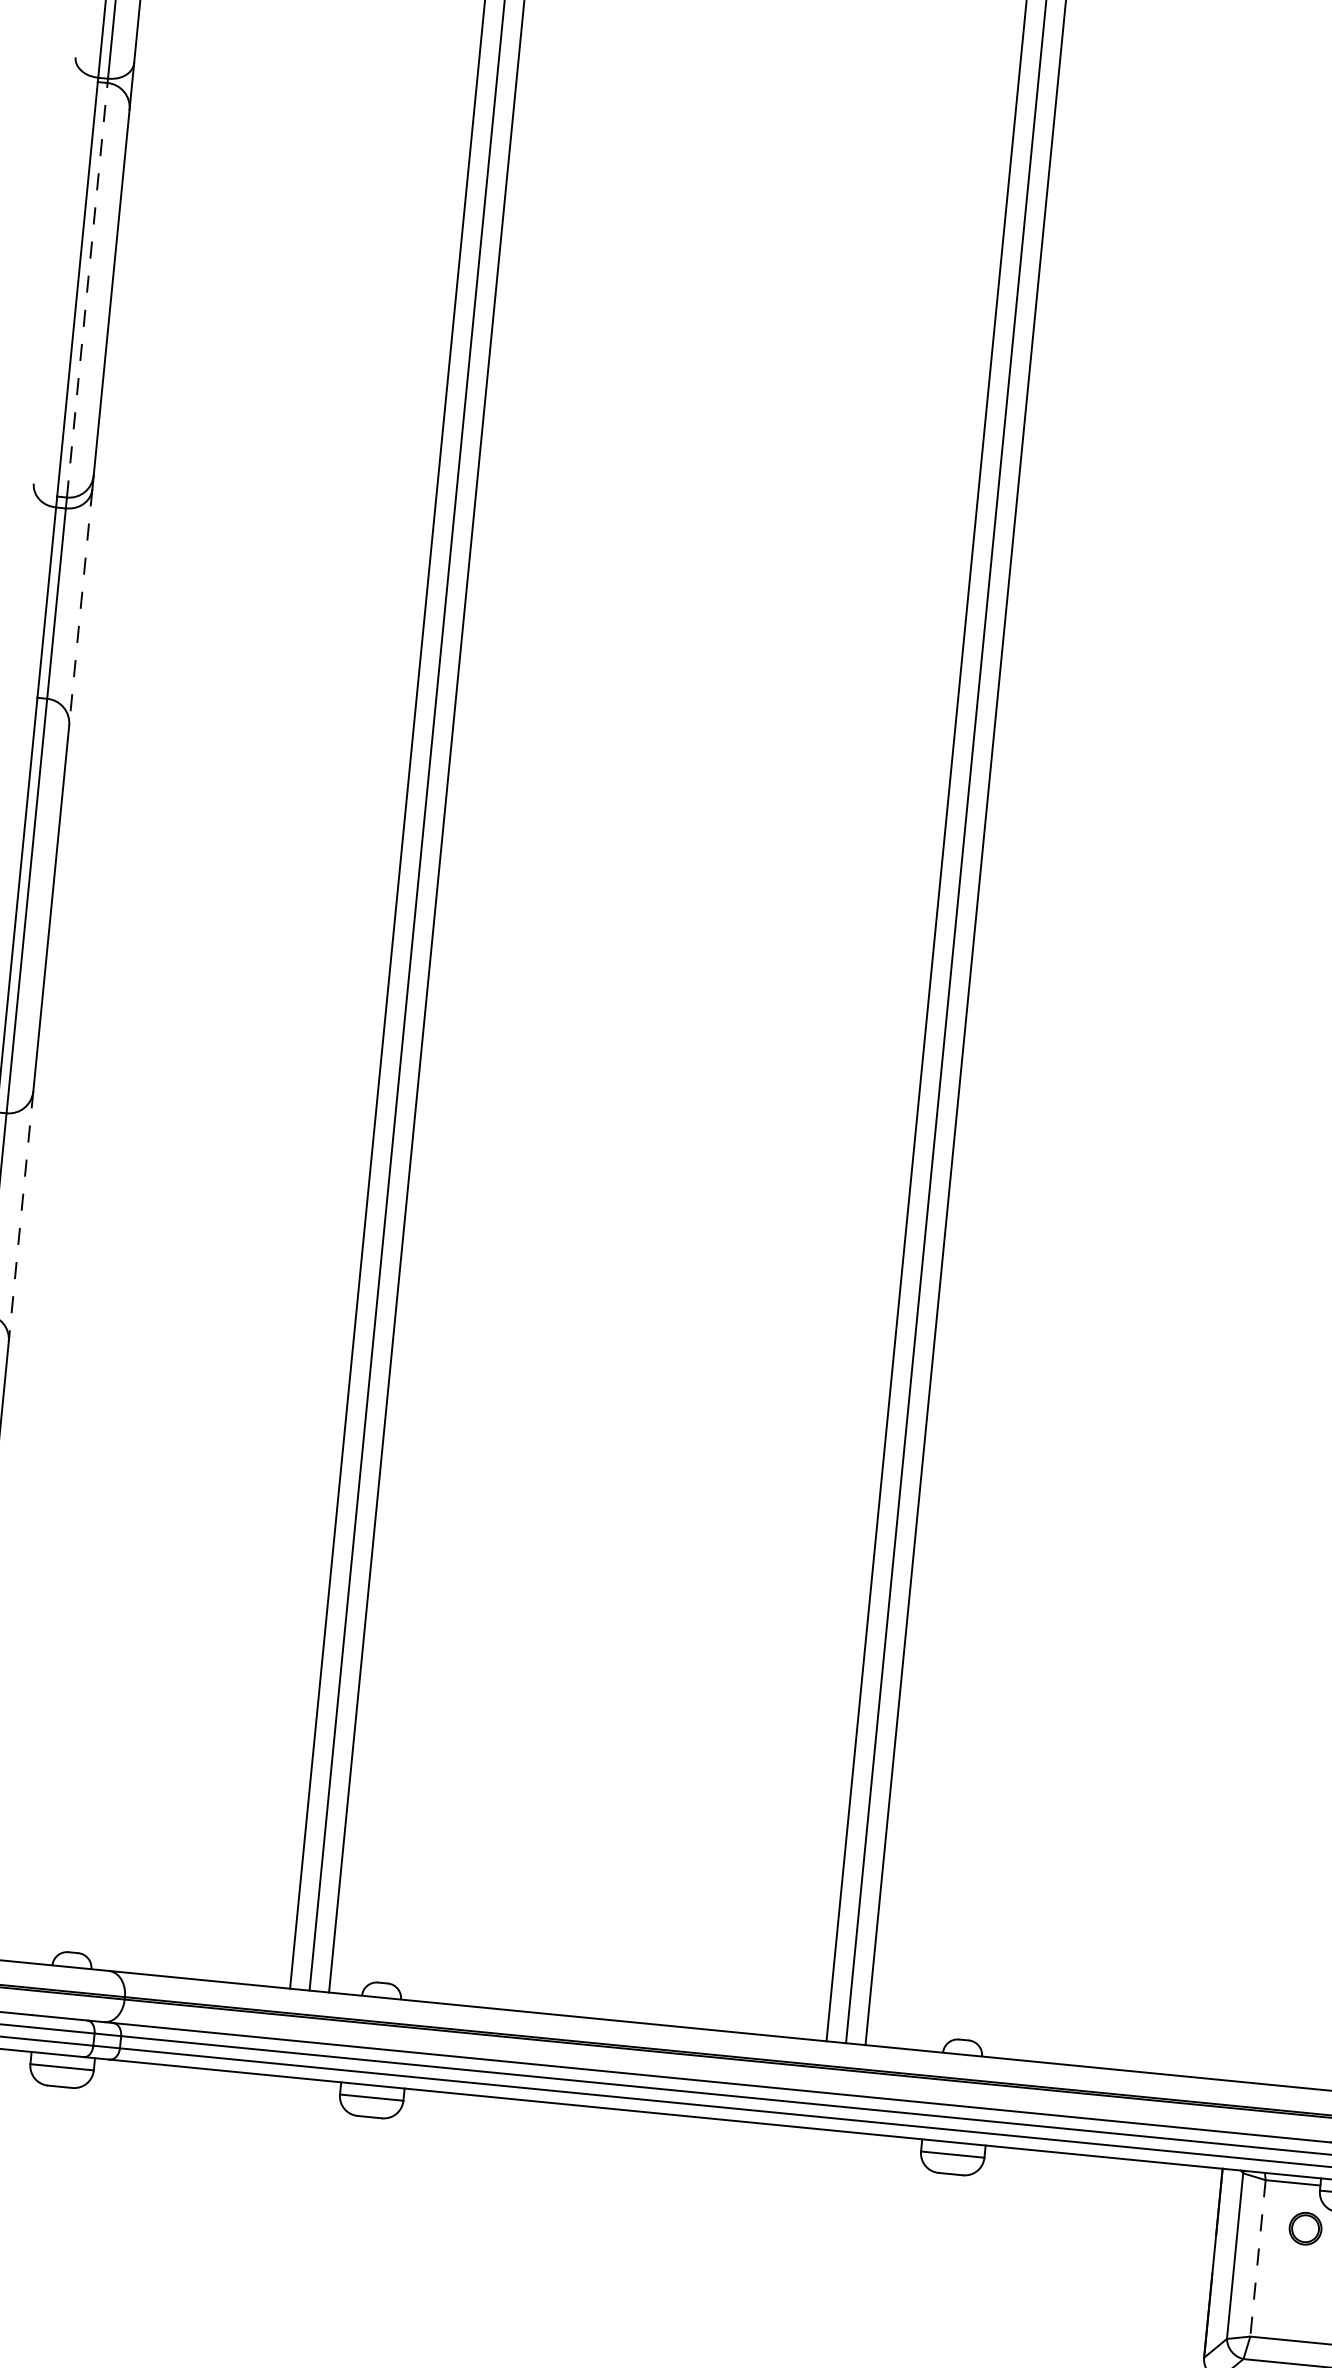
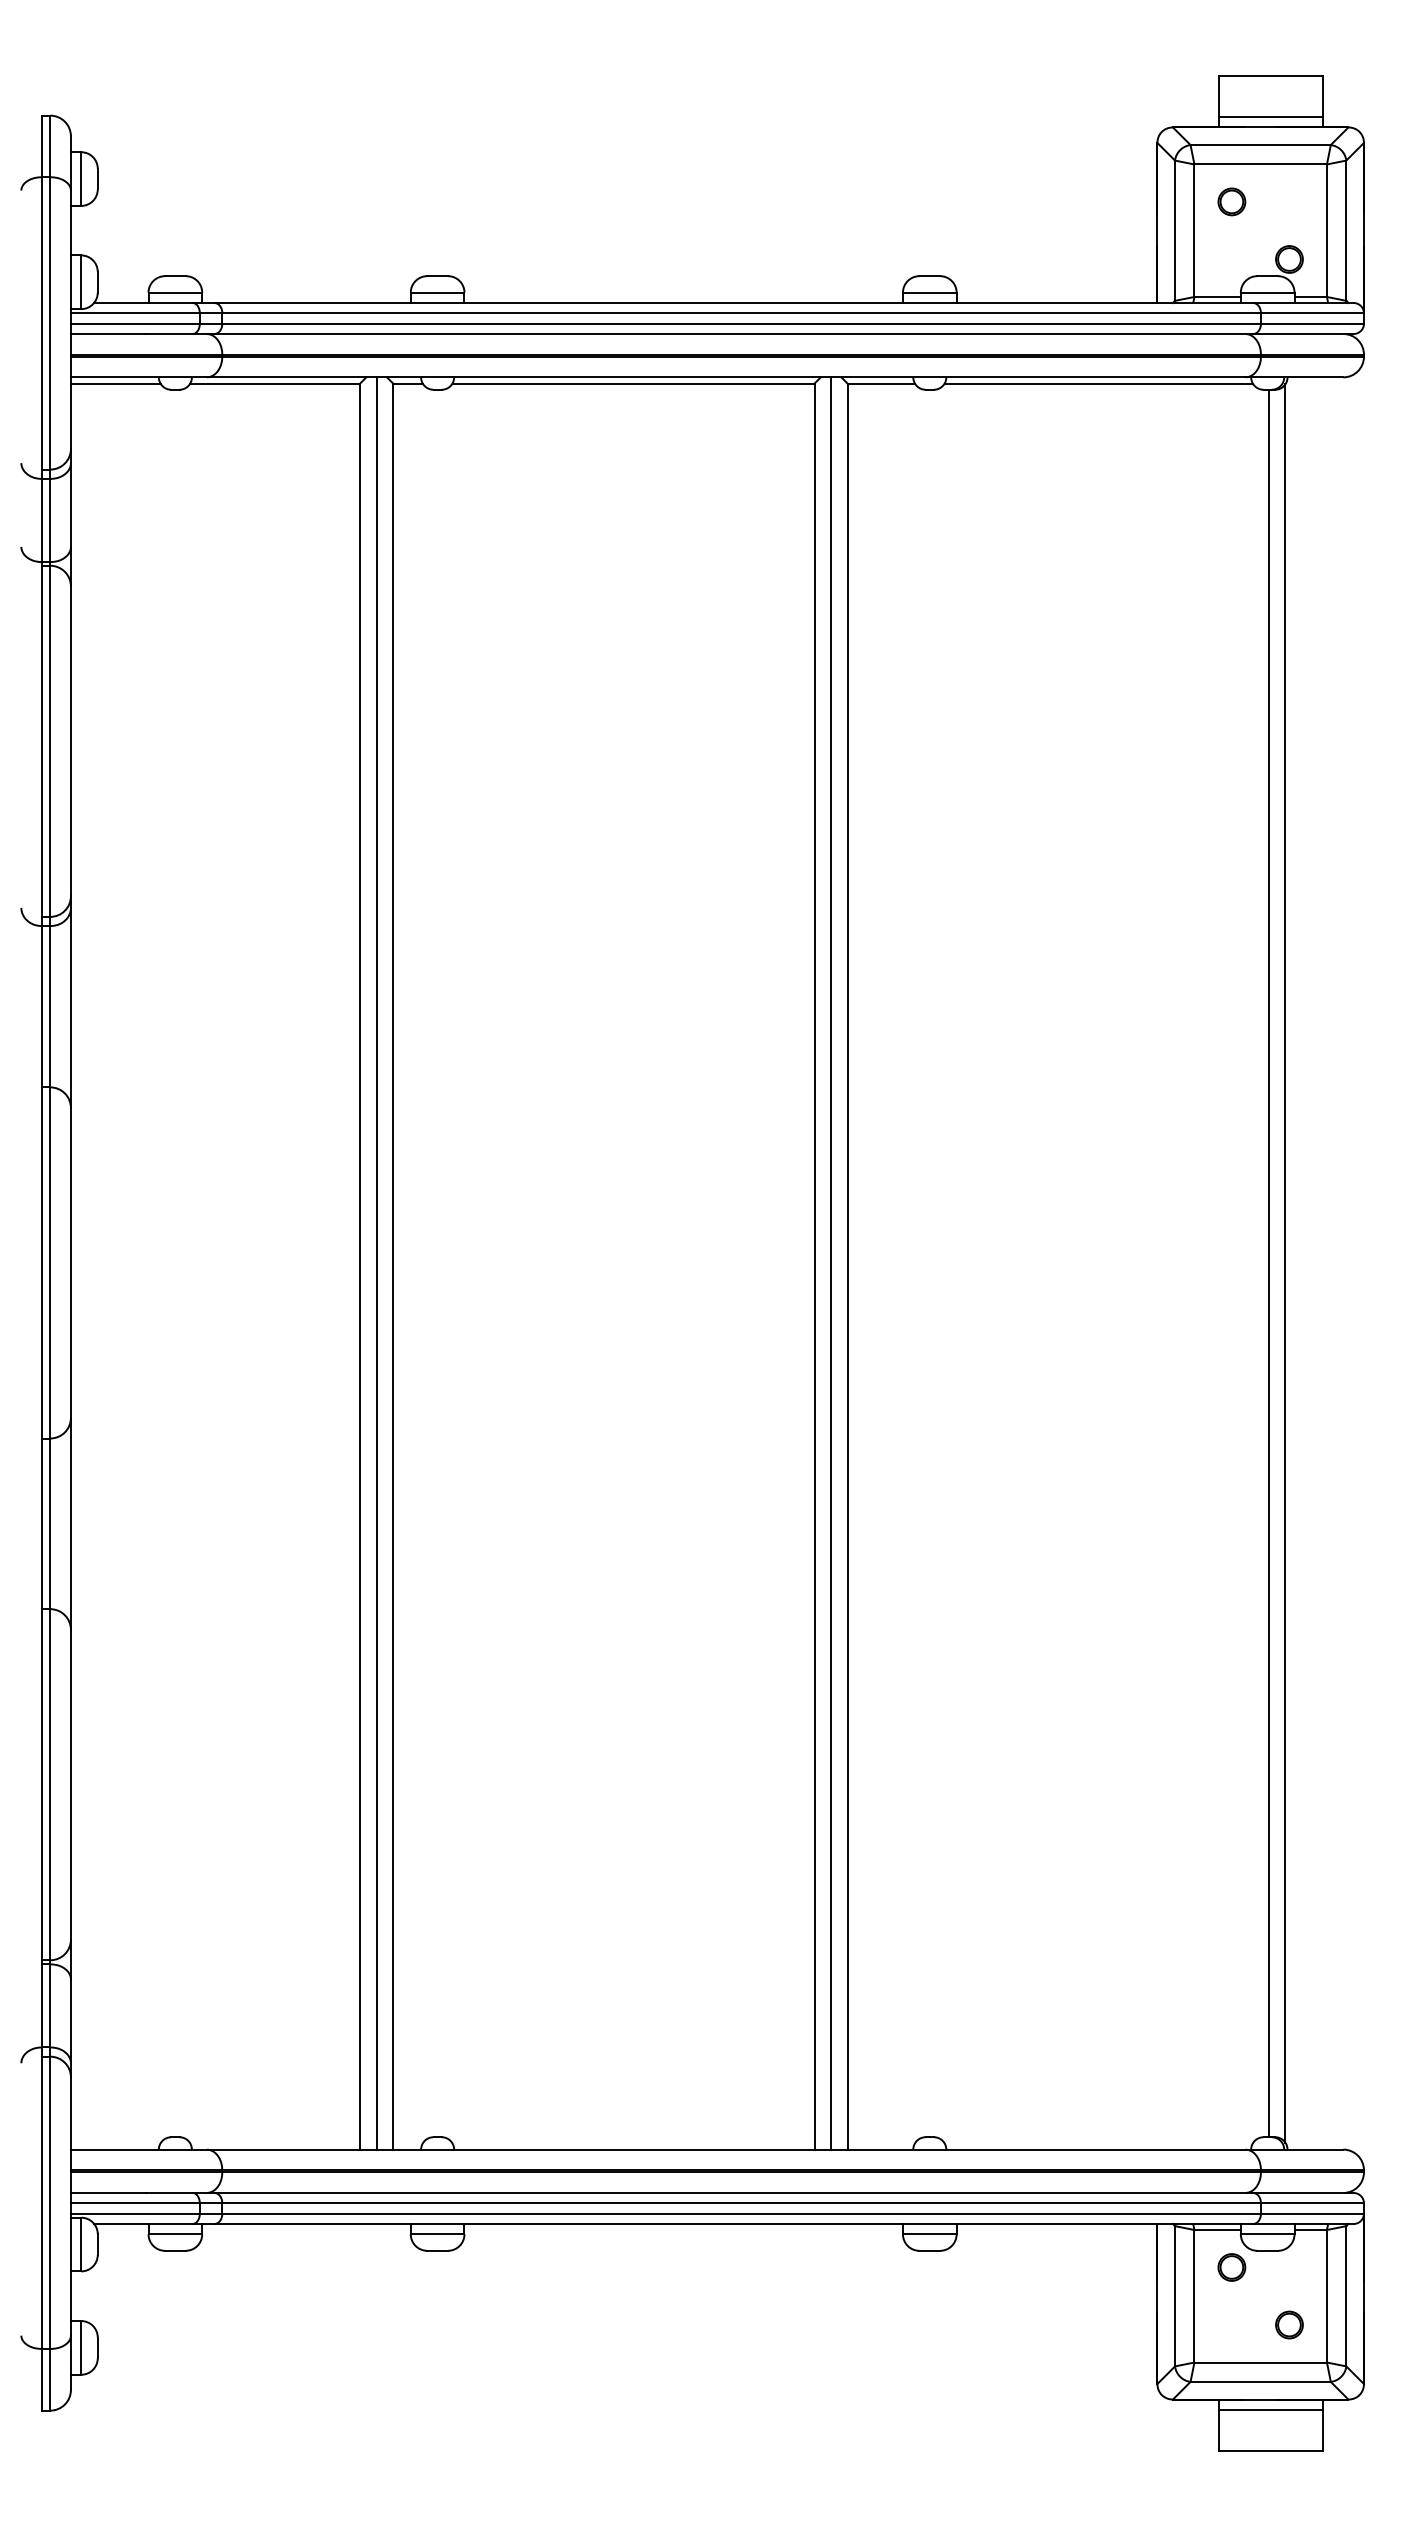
line: (87, 290) -> (50, 741), dashed -> solid
line: (80, 608) -> (70, 1008), dashed -> solid
line: (20, 1216) -> (70, 1523), dashed -> solid
line: (1258, 2258) -> (1194, 2296), dashed -> solid

